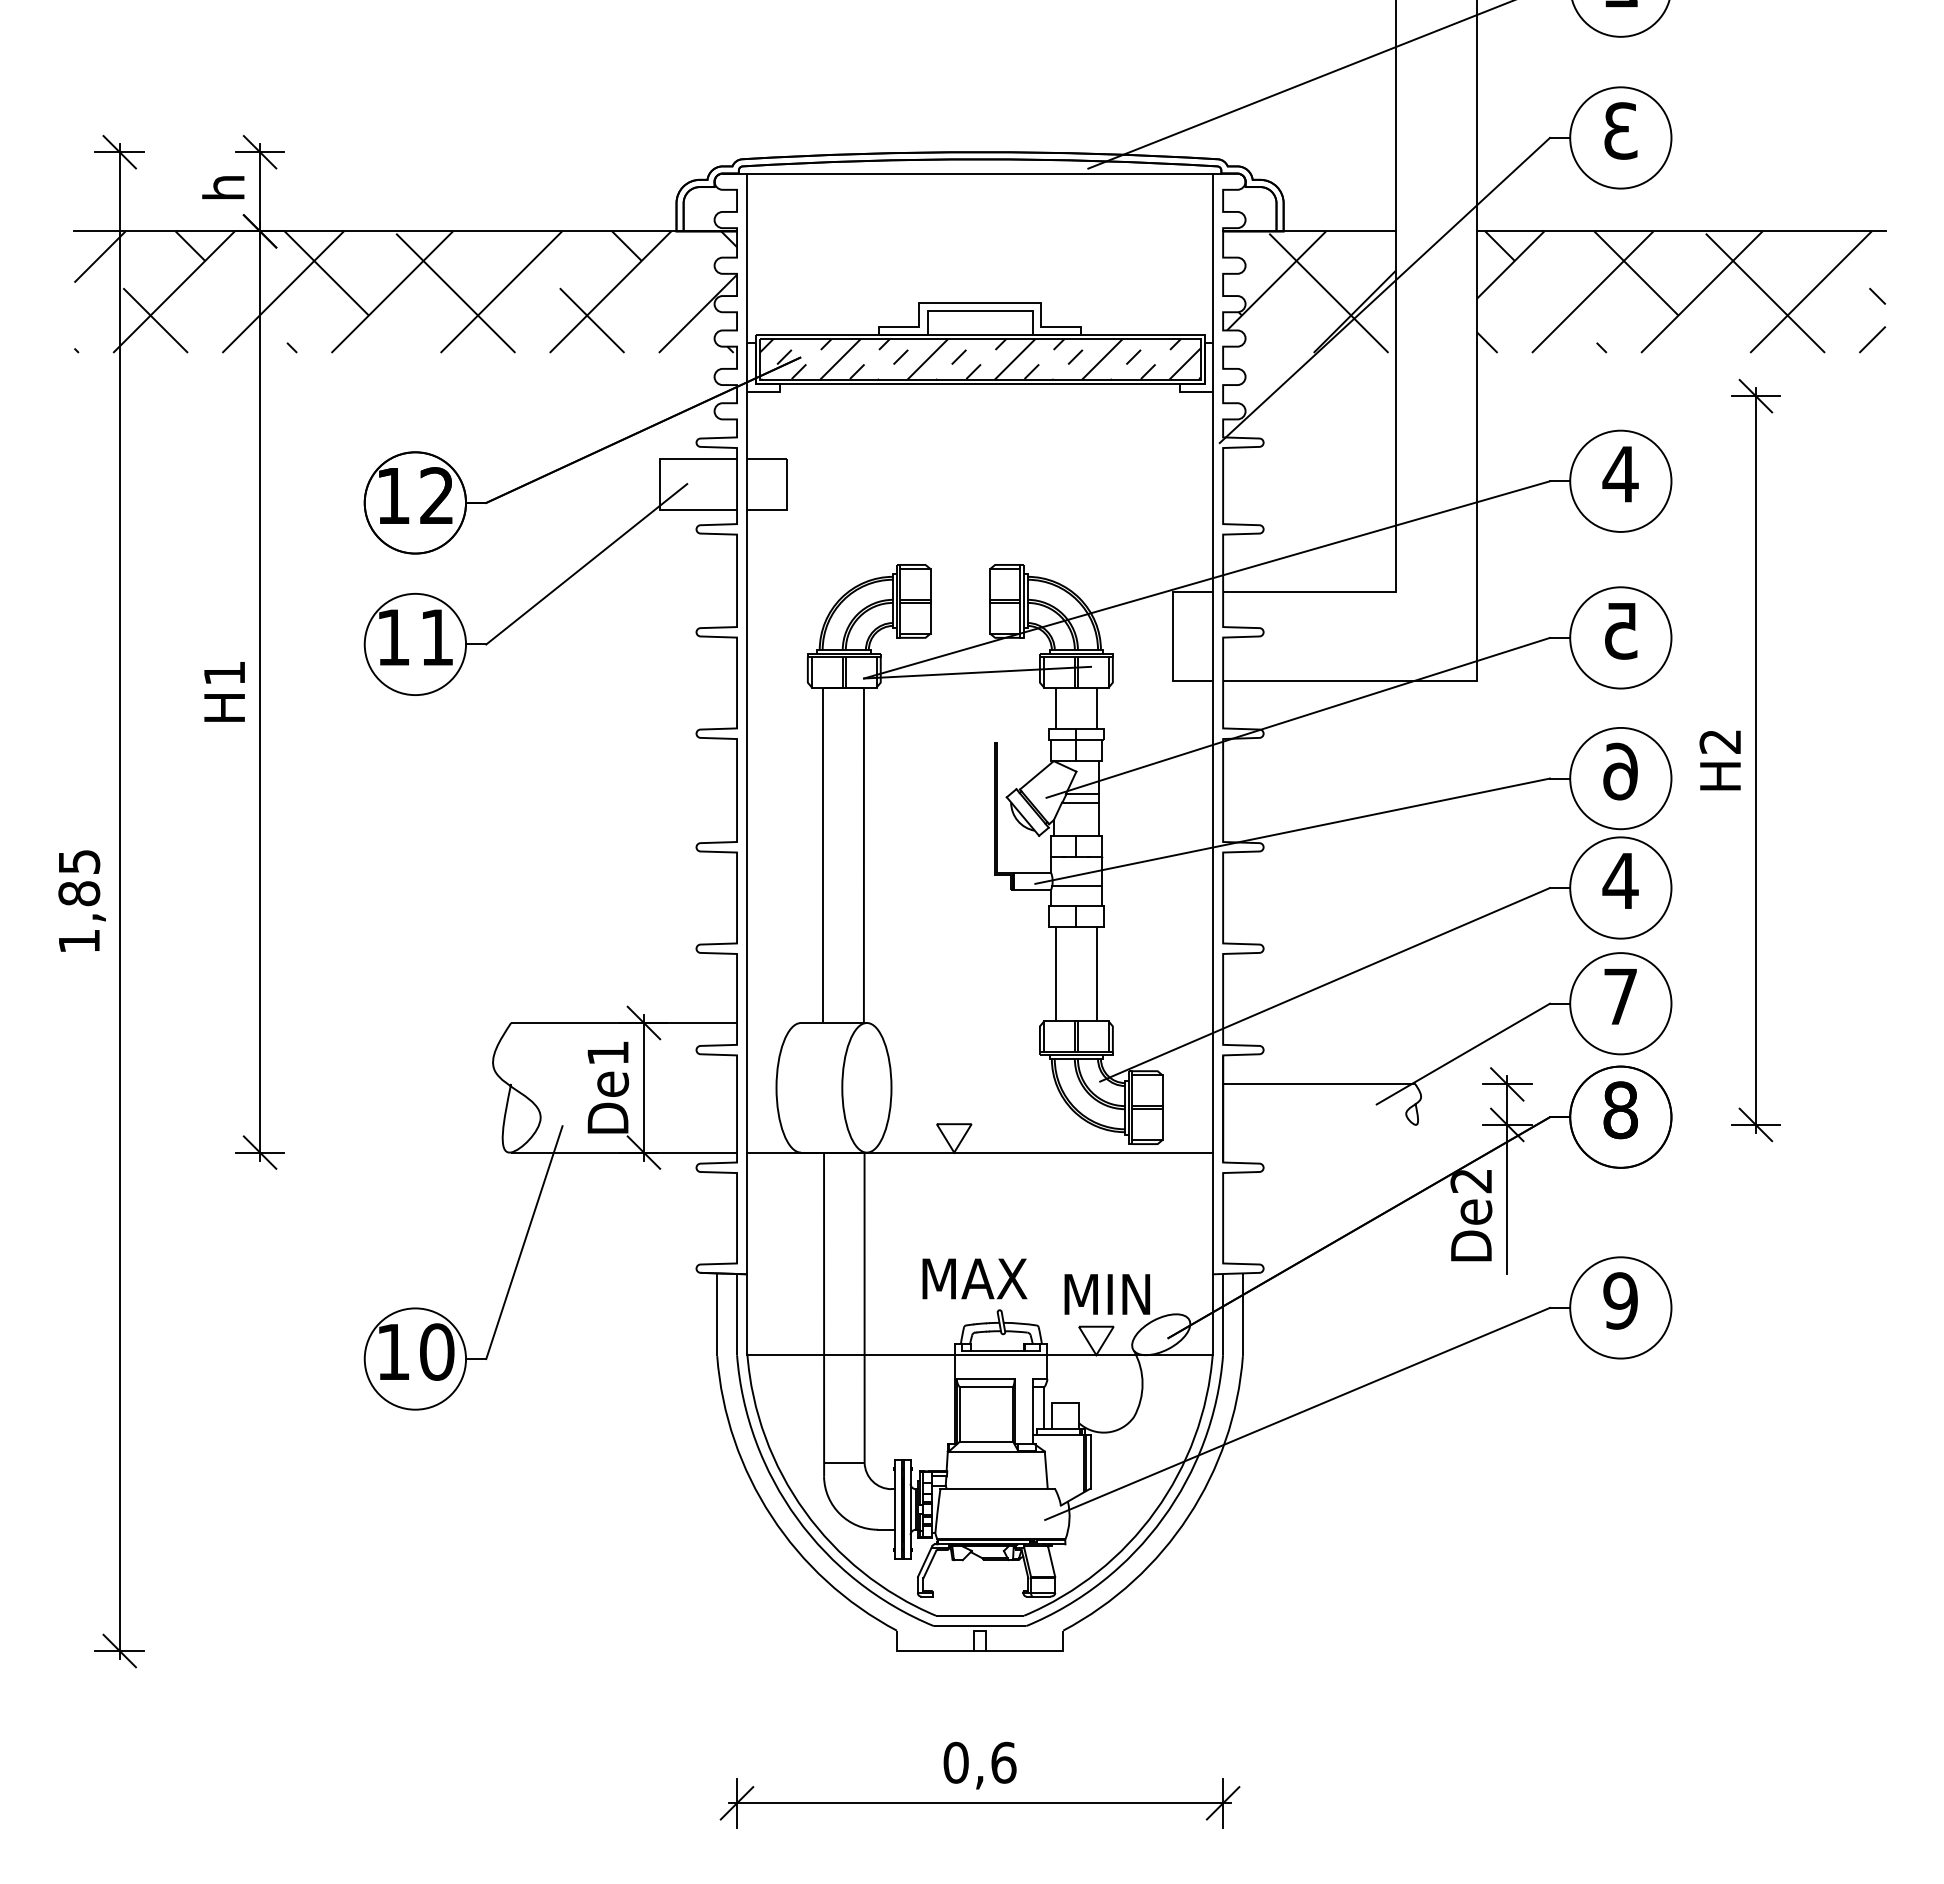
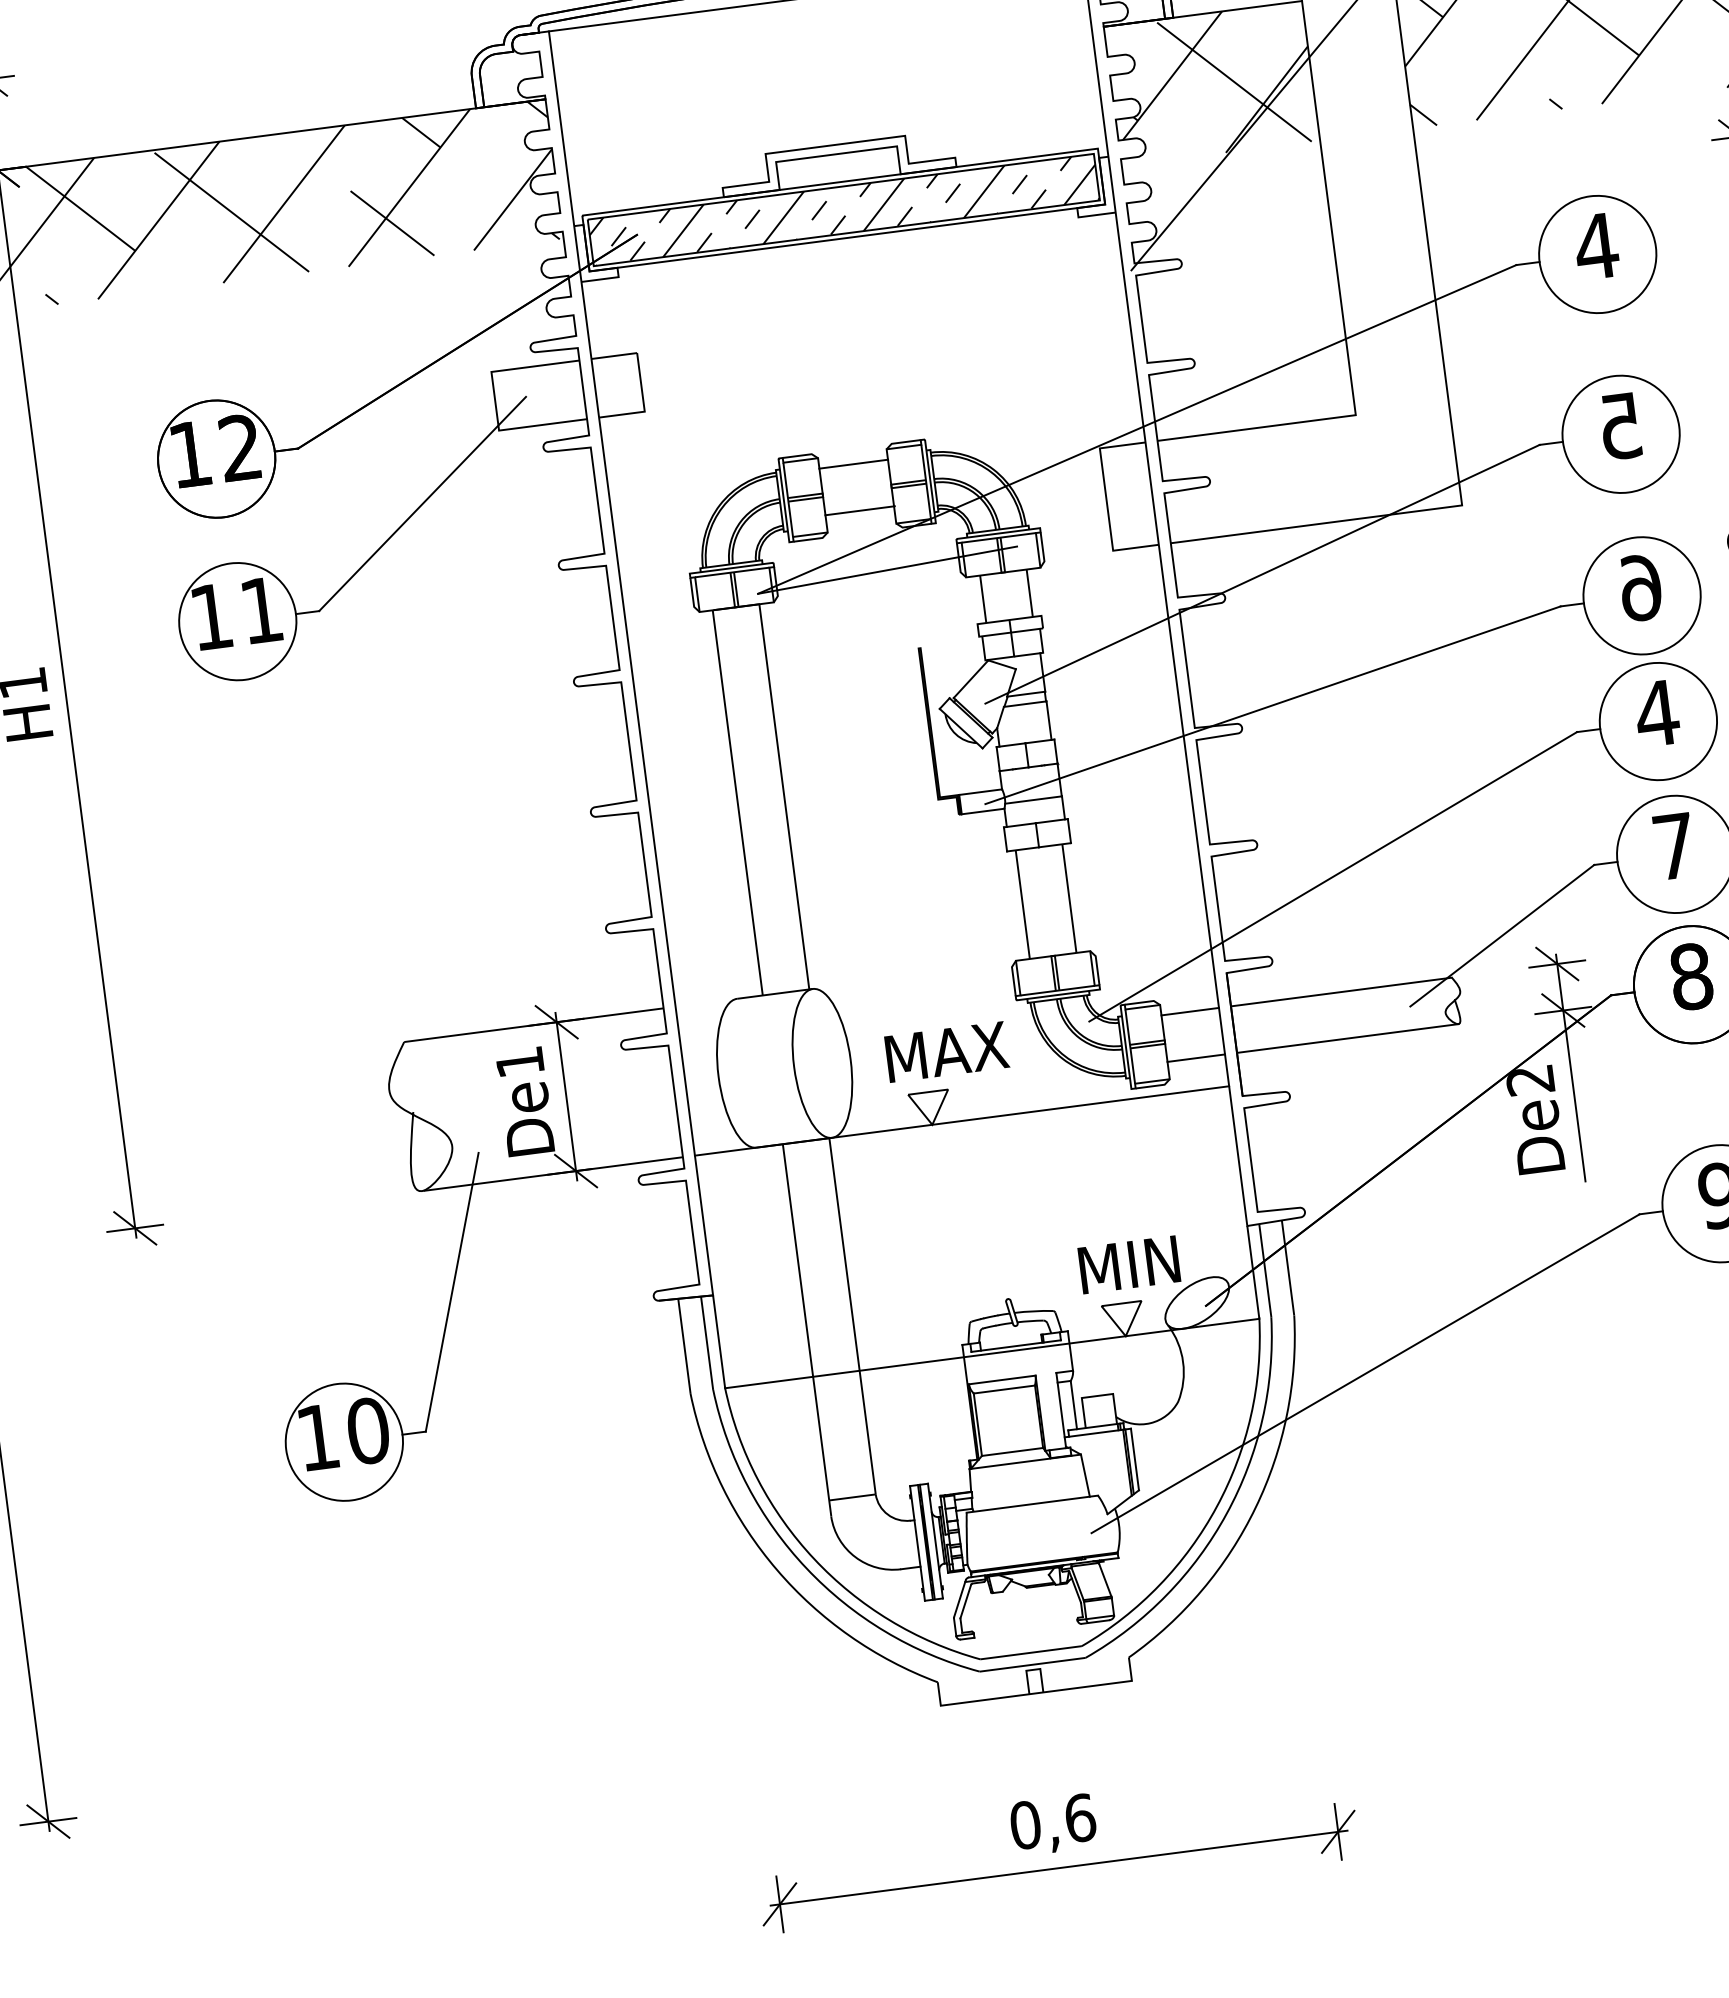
line: (960, 578) -> (853, 464), added
line: (960, 618) -> (859, 510), added
line: (1187, 1084) -> (1190, 1011), added
line: (1187, 1124) -> (1196, 1057), added
line: (1319, 1124) -> (1347, 1038), added
text: (974, 1278) -> (946, 1051), moved

